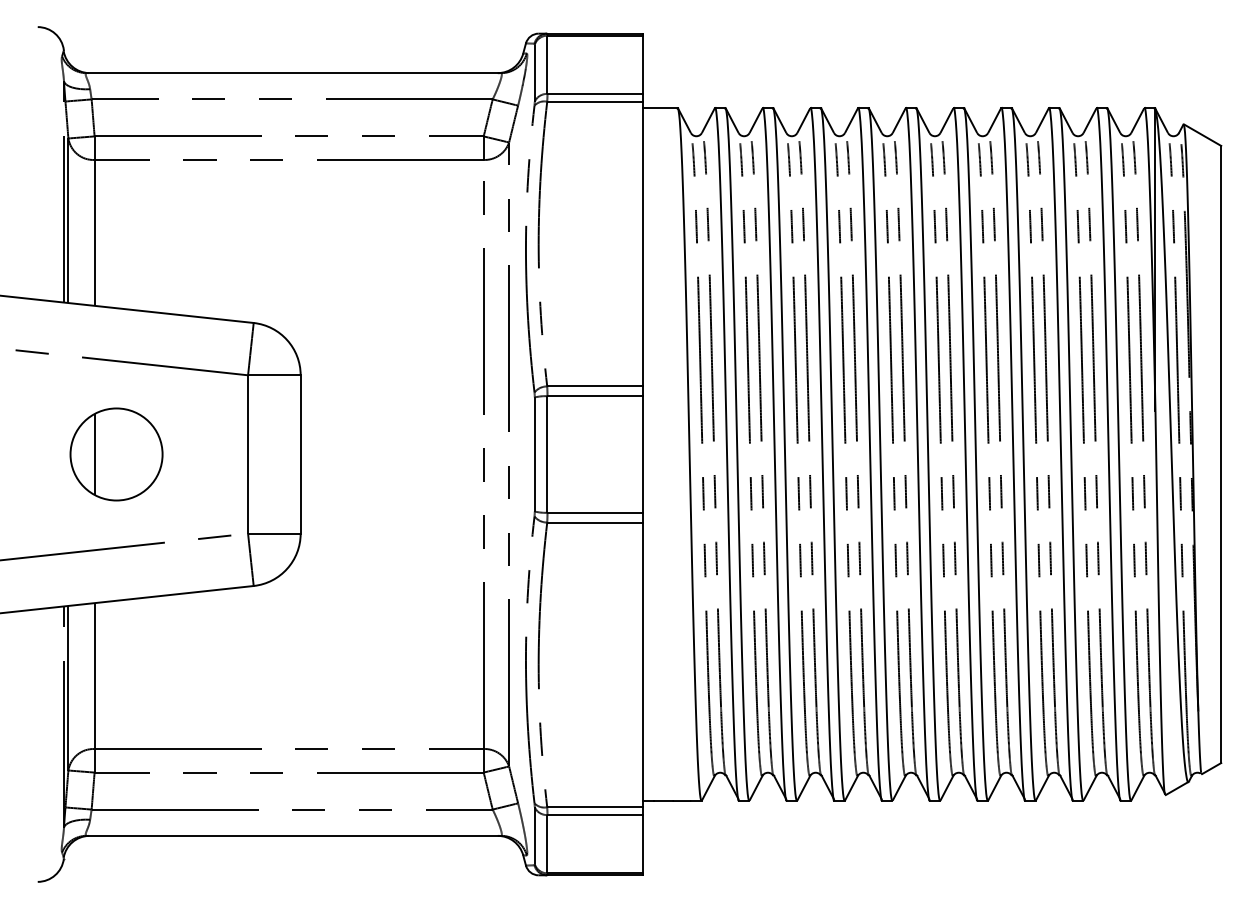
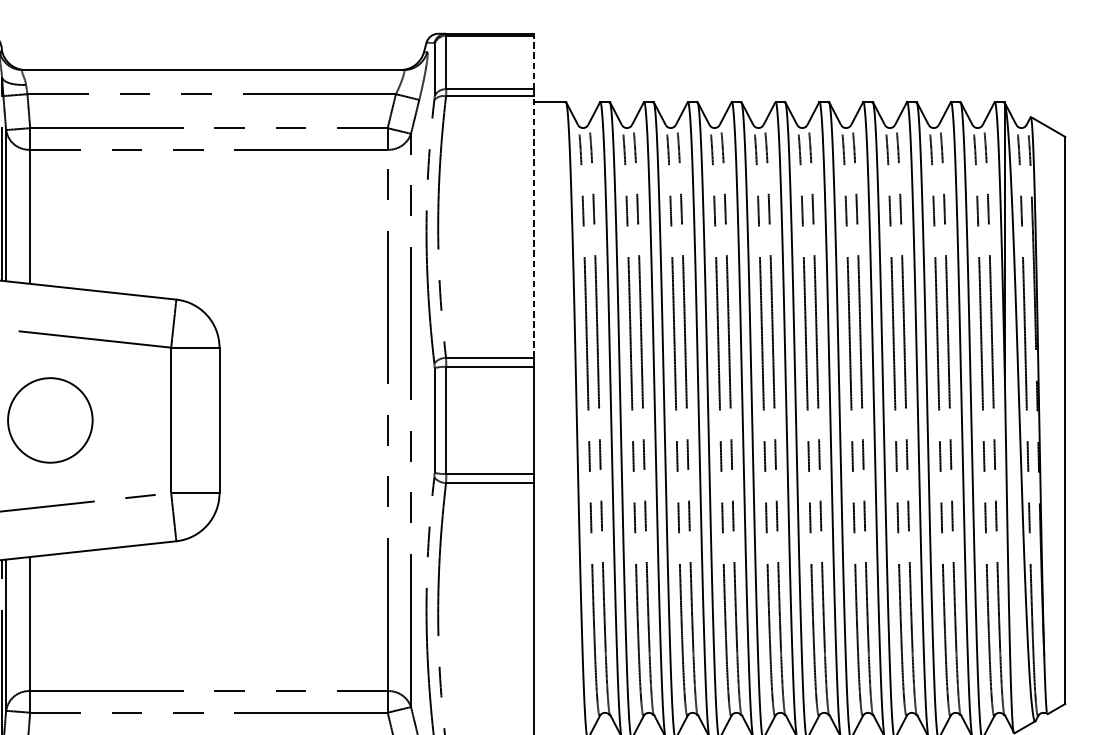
line: (642, 64) -> (533, 62), solid -> dashed
line: (642, 243) -> (533, 226), solid -> dashed
line: (94, 454) -> (30, 420), removed

